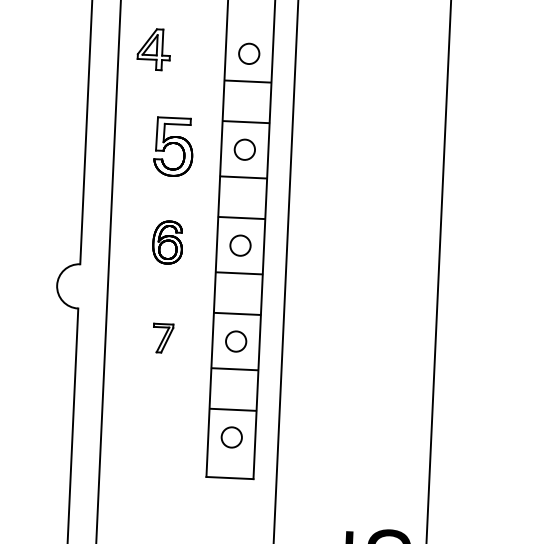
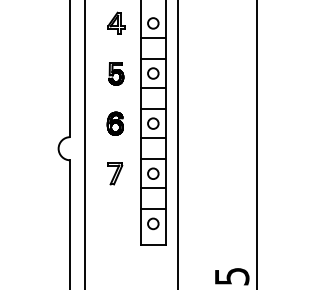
part: (153, 47) -> (116, 22), moved
part: (174, 146) -> (116, 73), size x0.71
part: (163, 337) -> (115, 173), size x1.43

